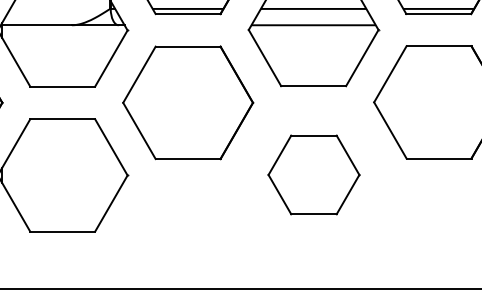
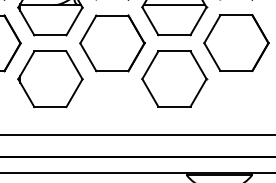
part: (313, 173) -> (174, 78), size x1.43

